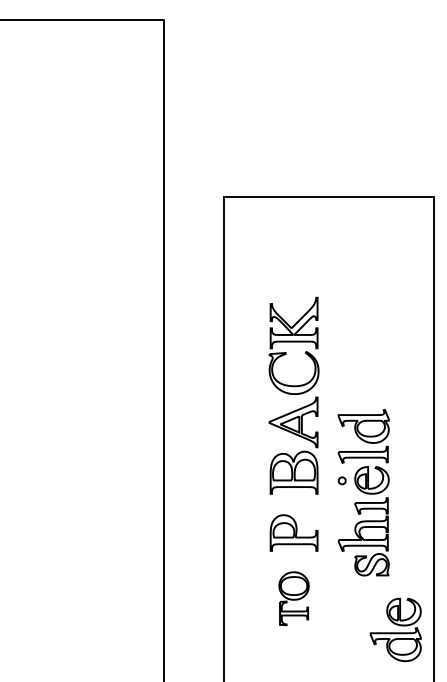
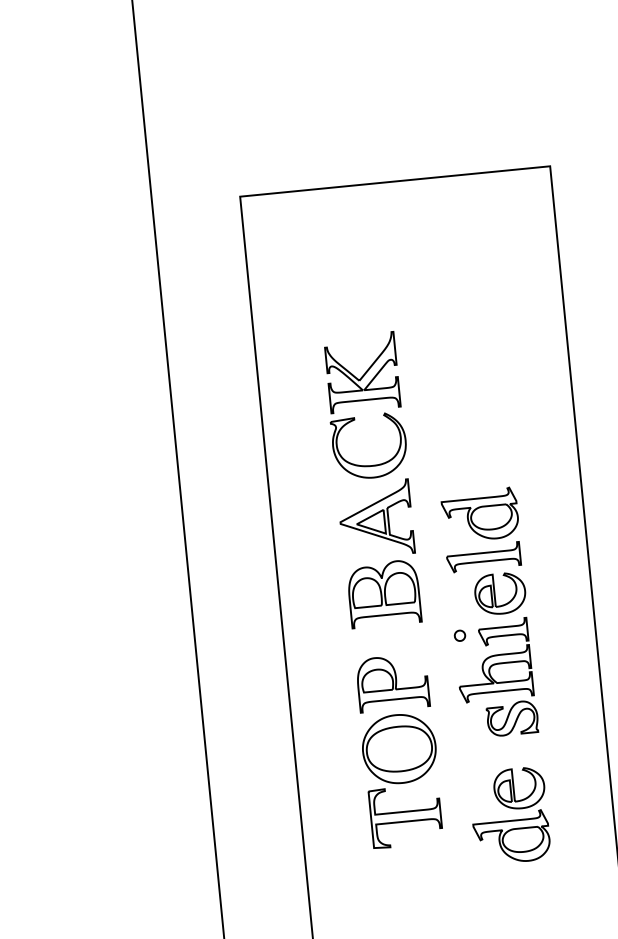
part: (341, 480) -> (458, 635), moved
part: (293, 598) -> (401, 779), size x1.67
part: (395, 629) -> (509, 815), moved

